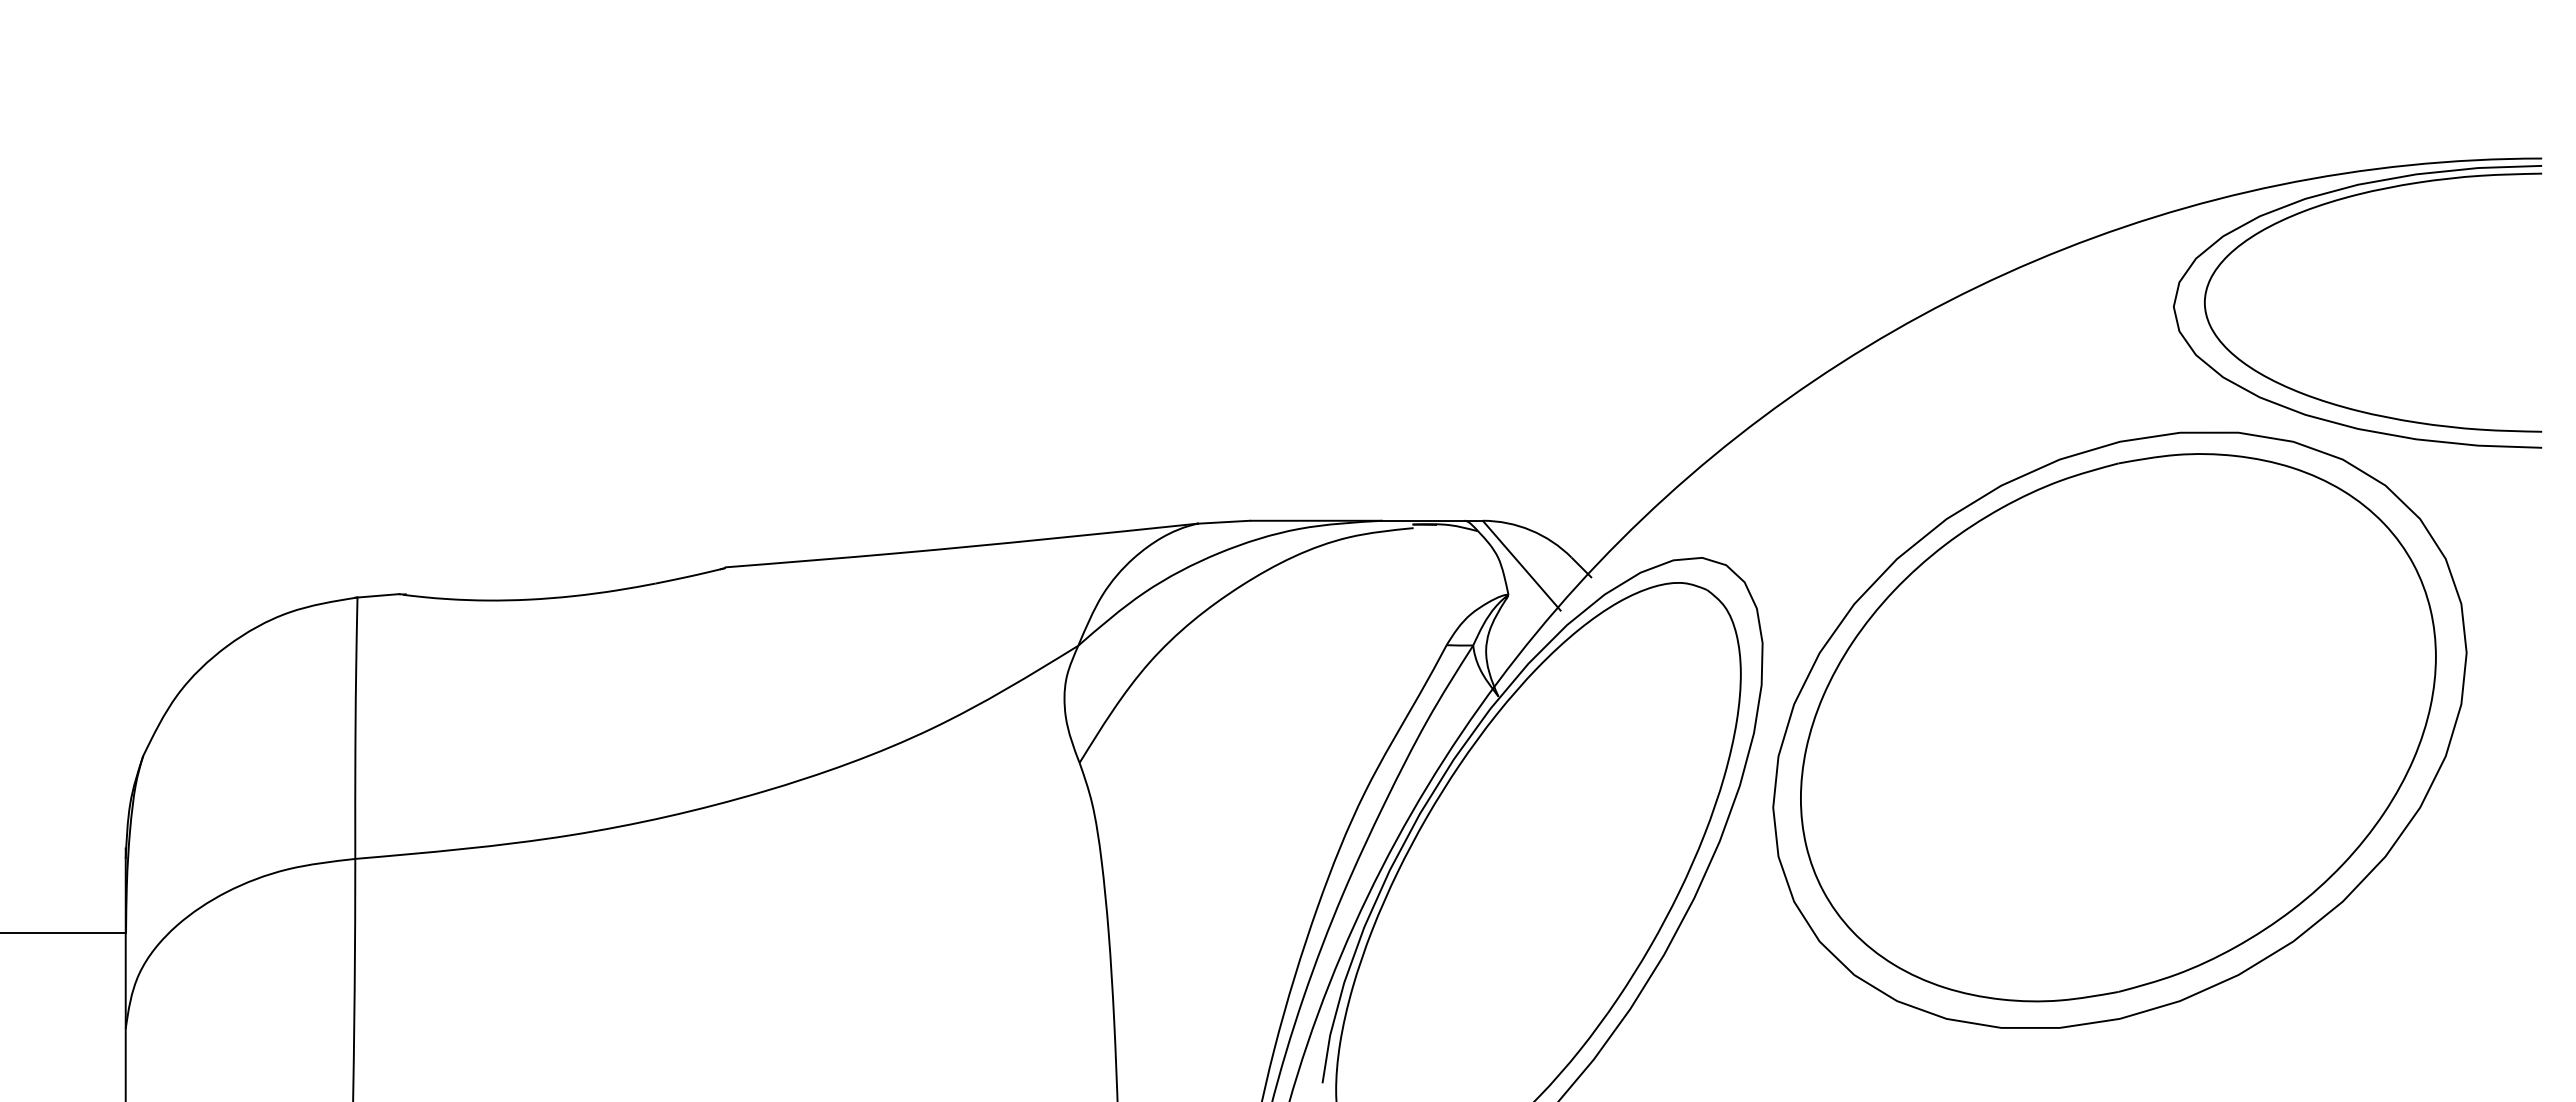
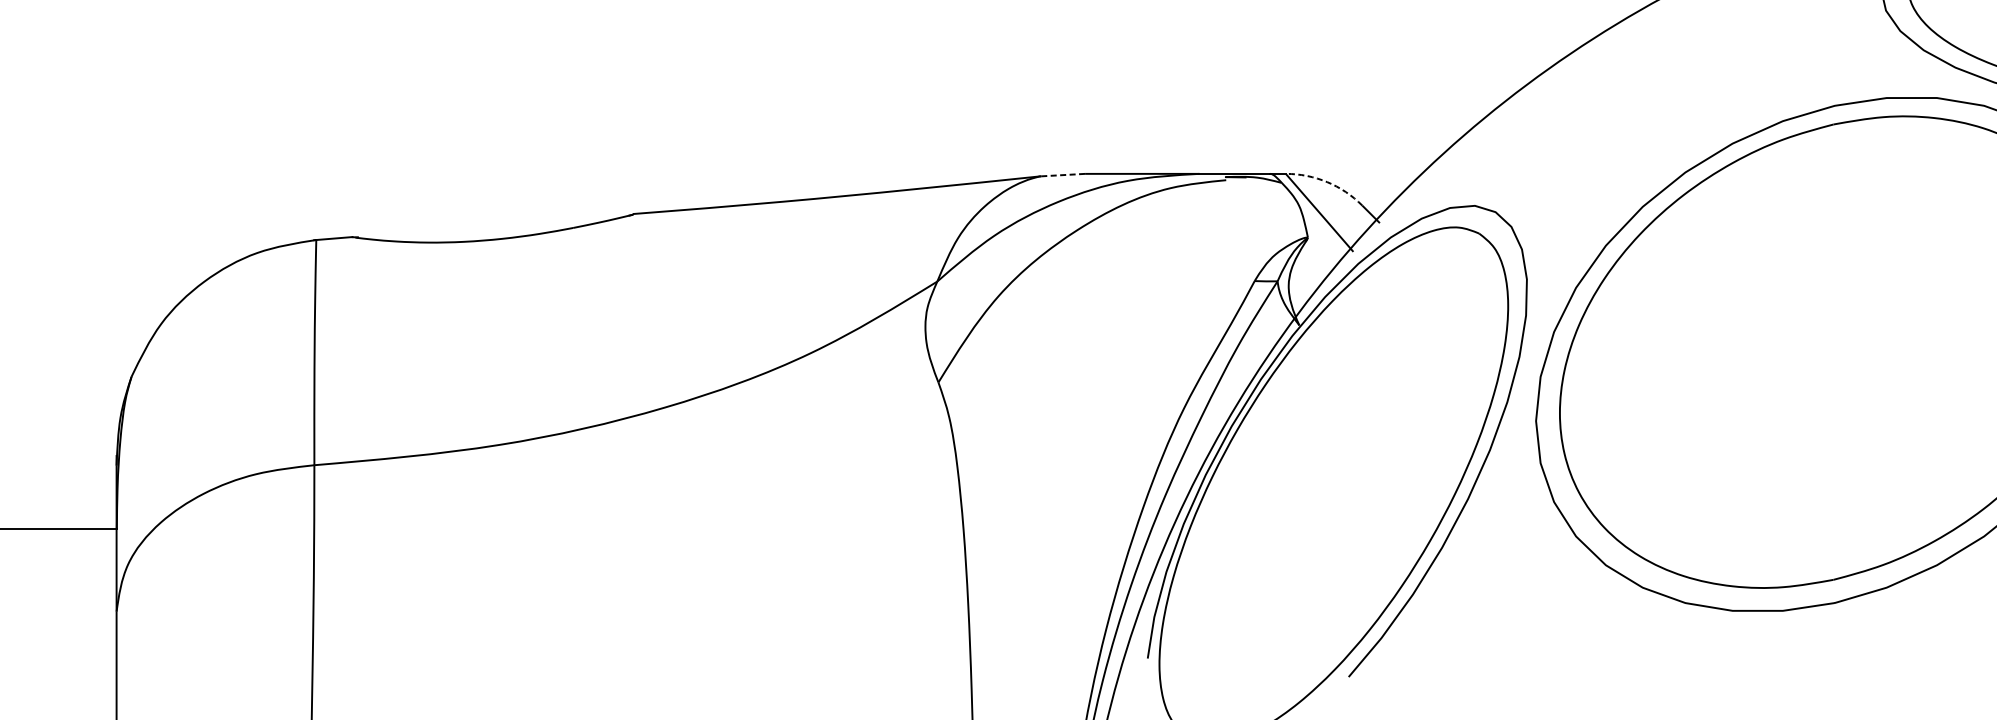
line: (1223, 522) -> (1062, 175), solid -> dashed
arc: (1530, 530) -> (1326, 182), solid -> dashed

